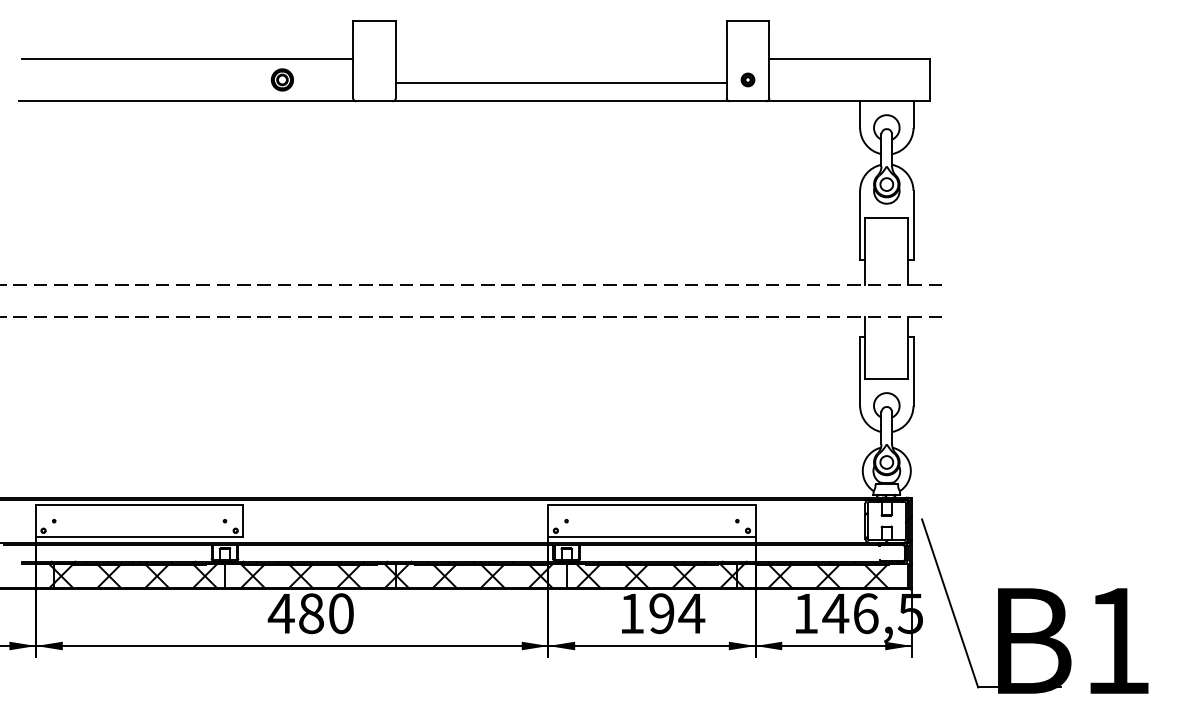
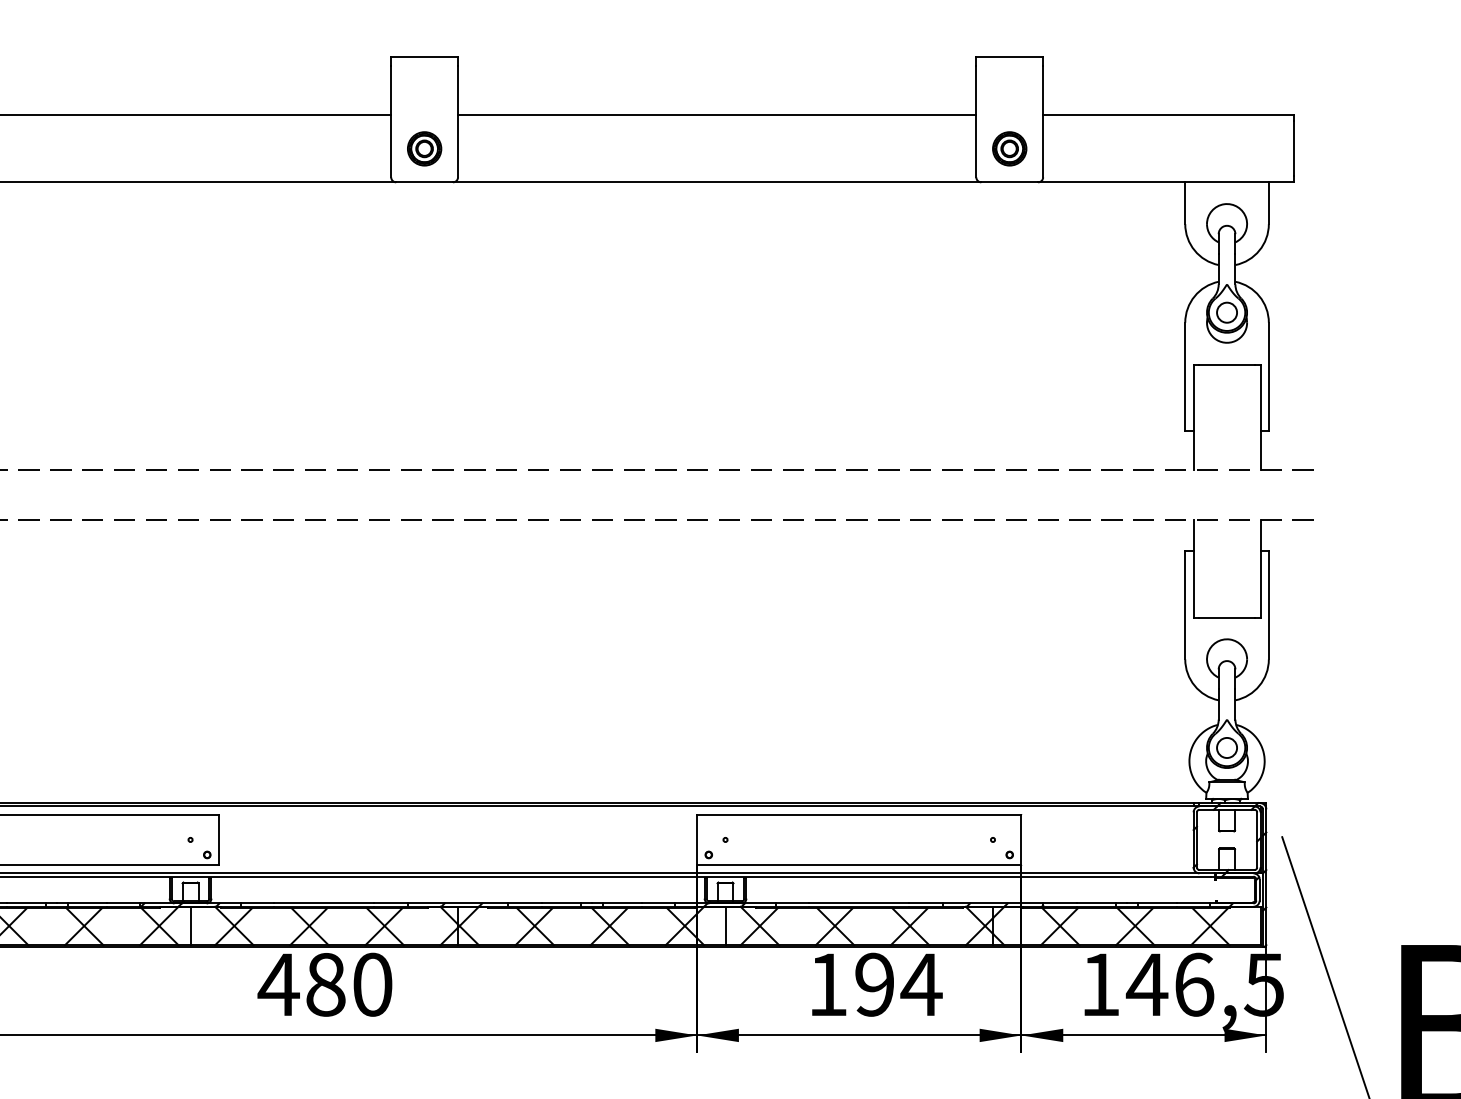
part: (281, 79) -> (423, 148), moved
part: (747, 79) -> (1008, 148), size x1.67
line: (560, 82) -> (715, 115), moved

